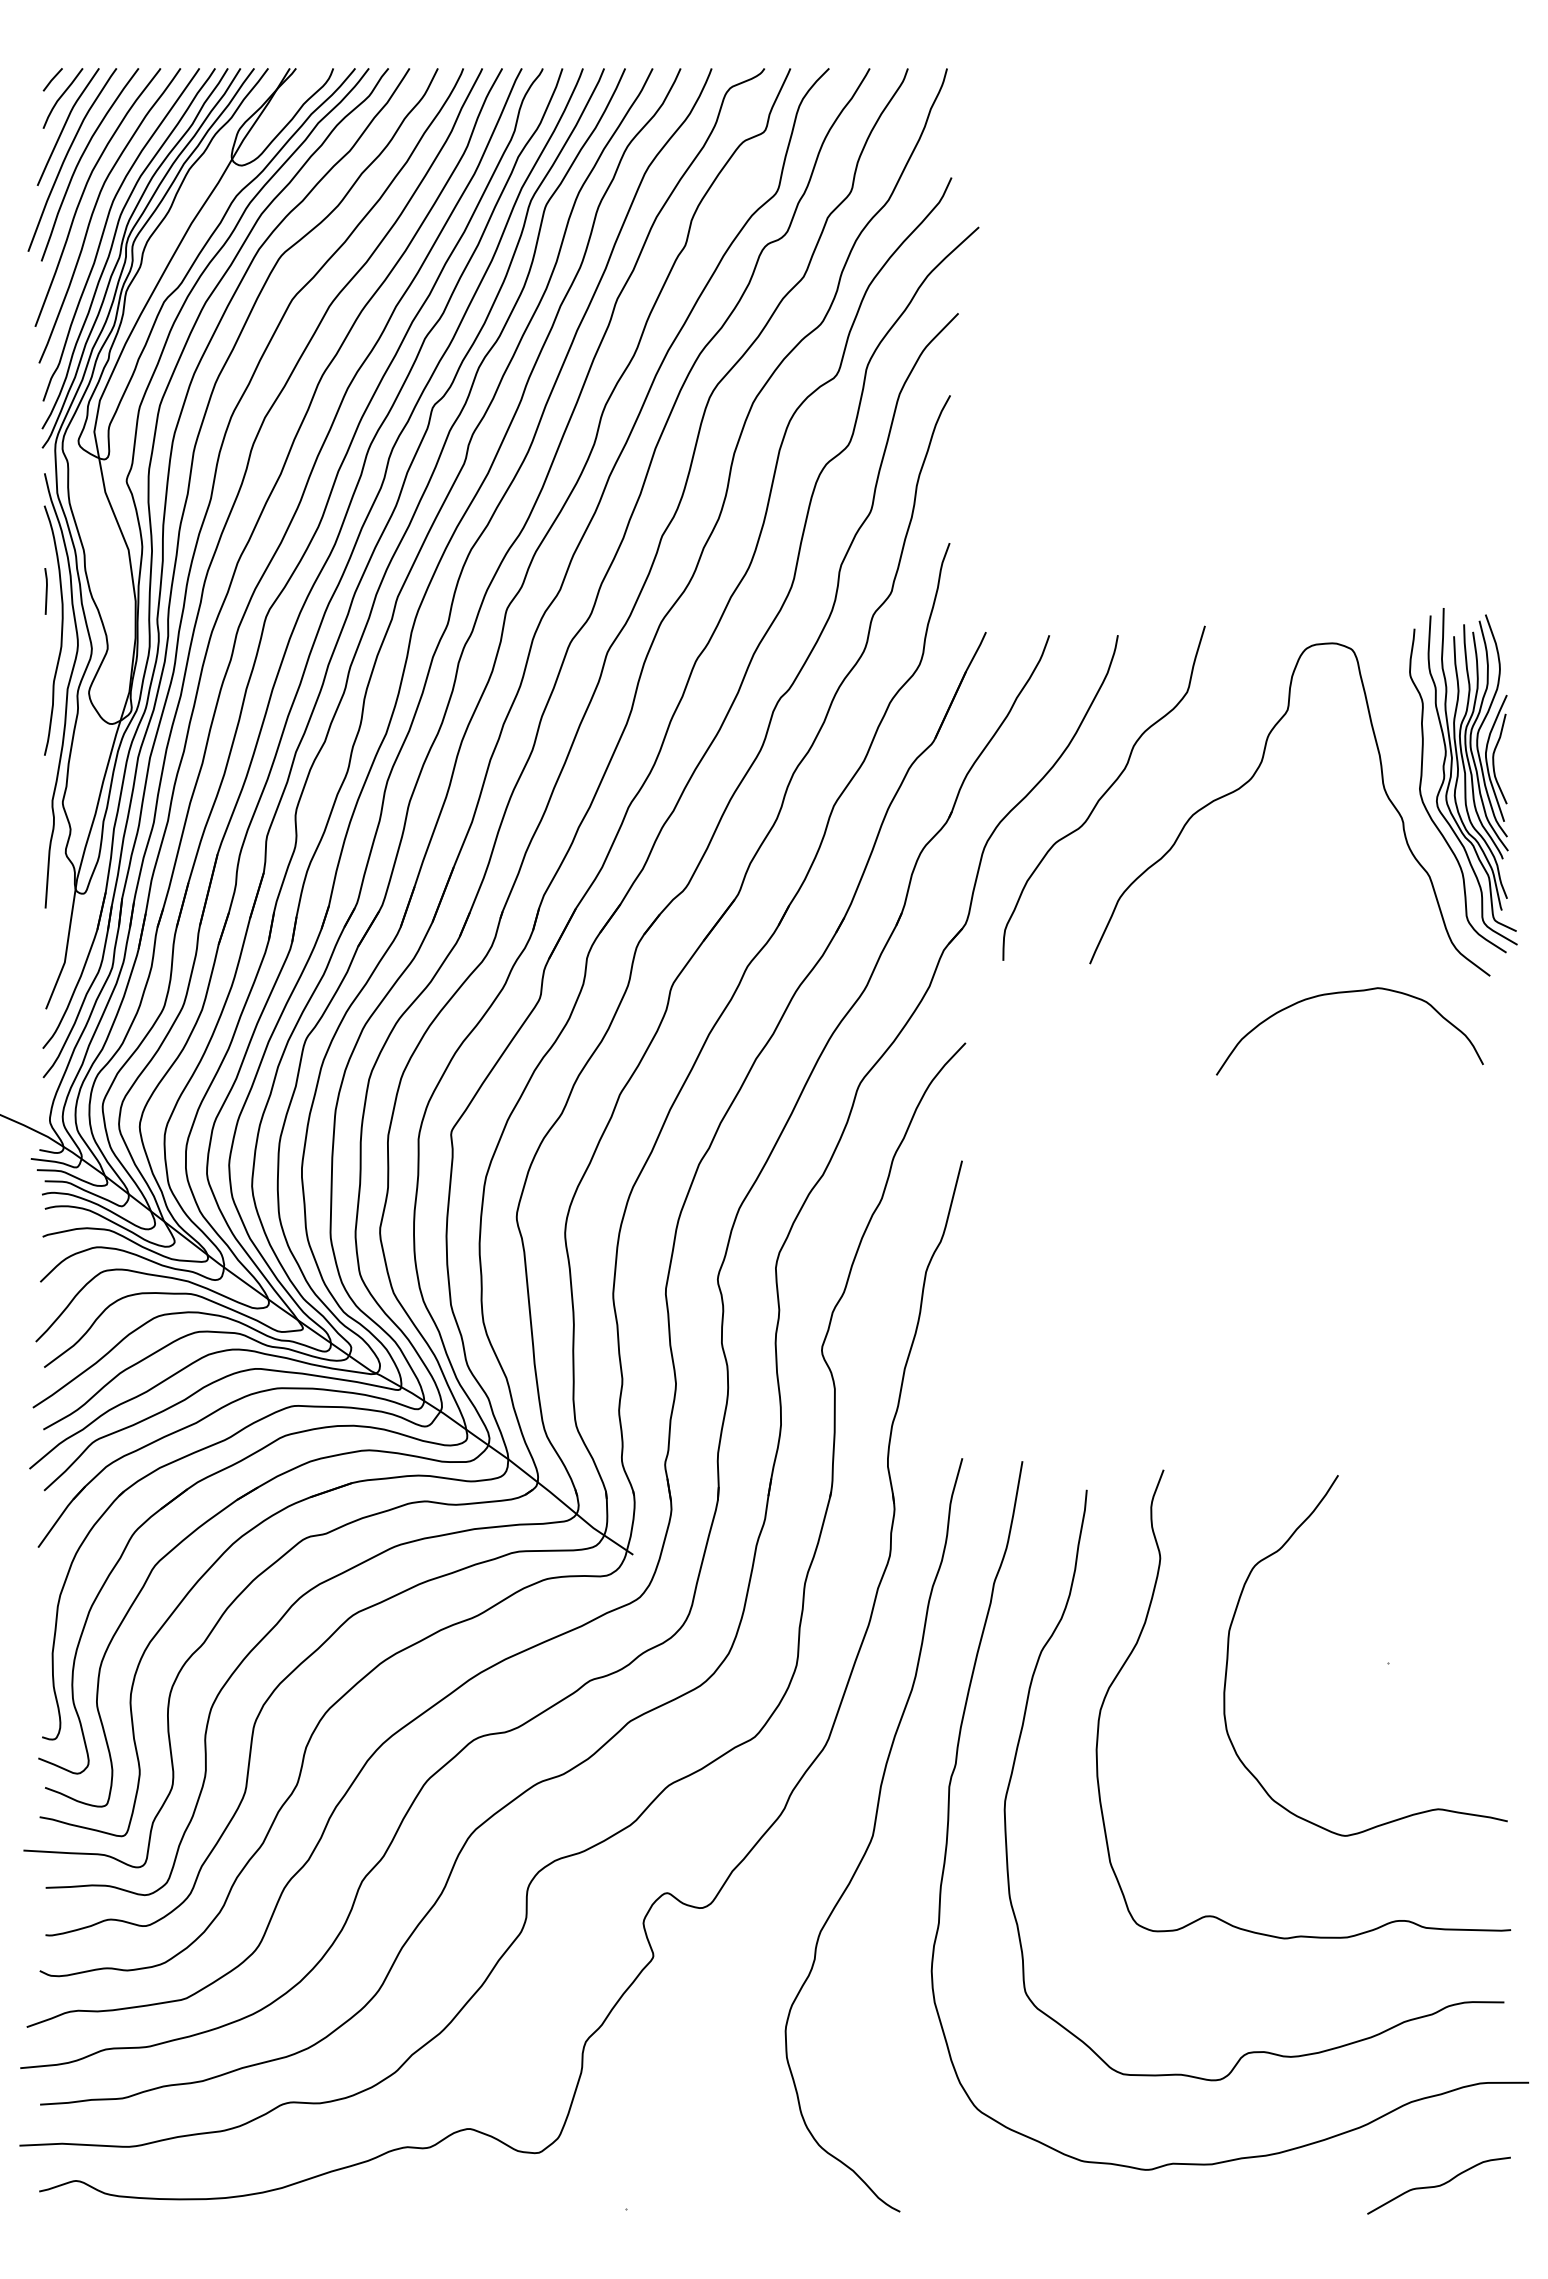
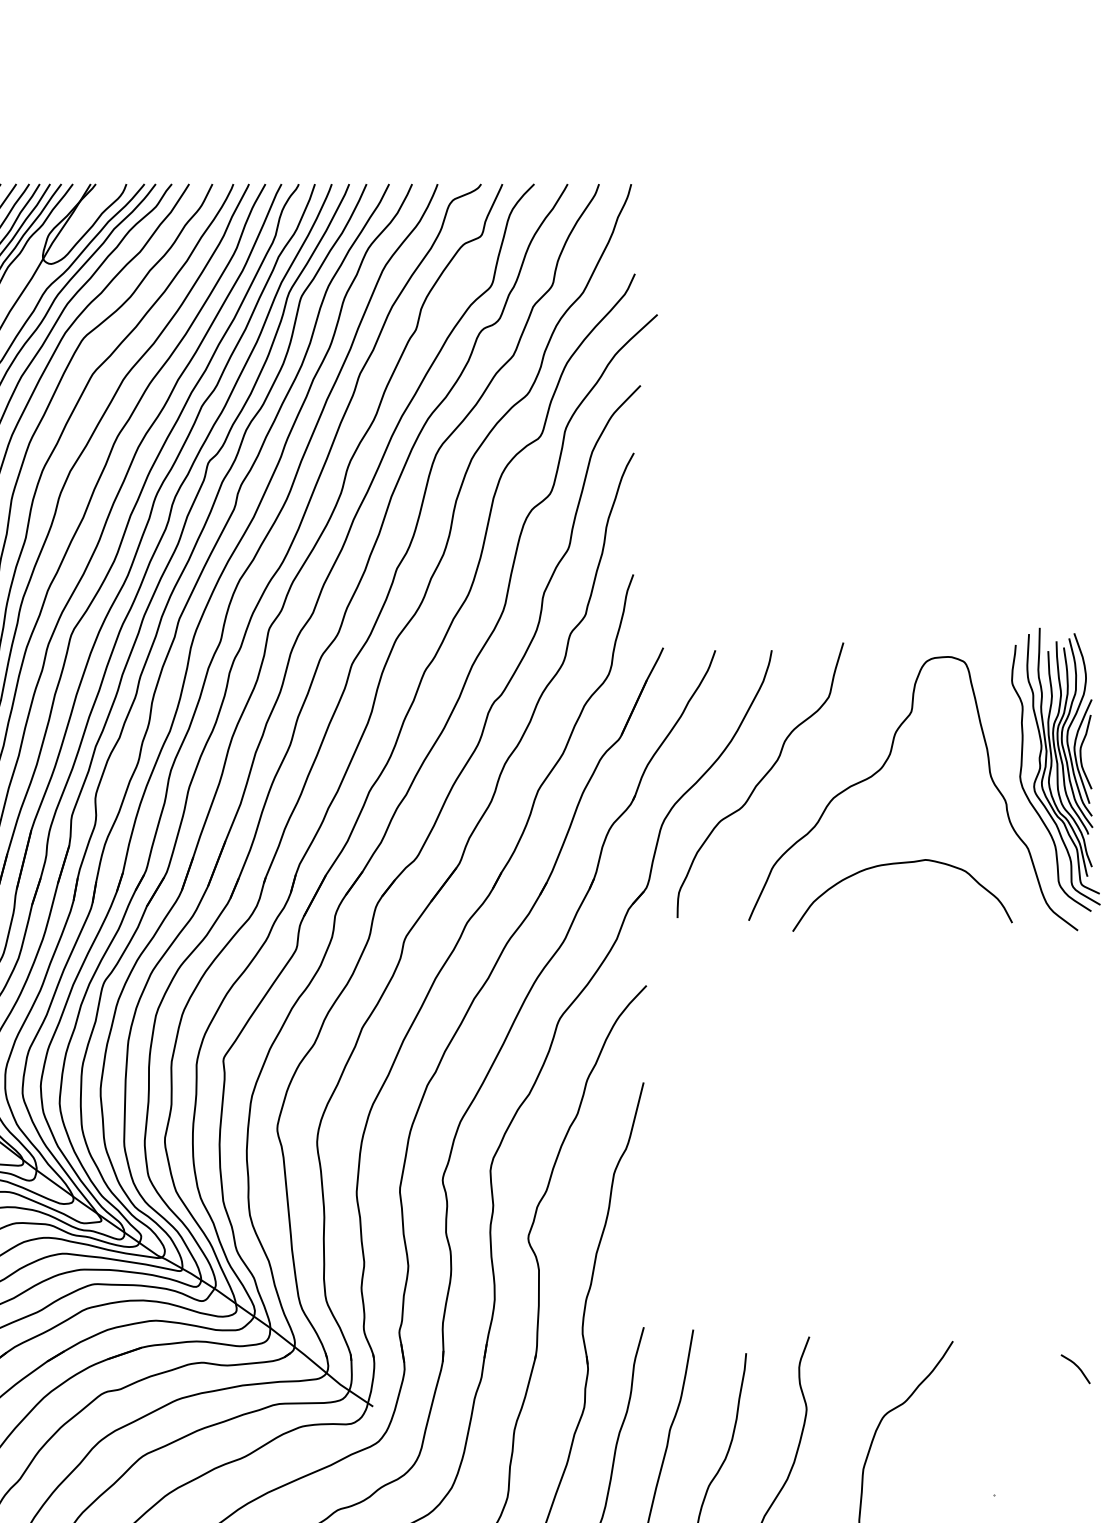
curve: (1343, 993) -> (897, 864), moved
curve: (1489, 1507) -> (1077, 1367), added

